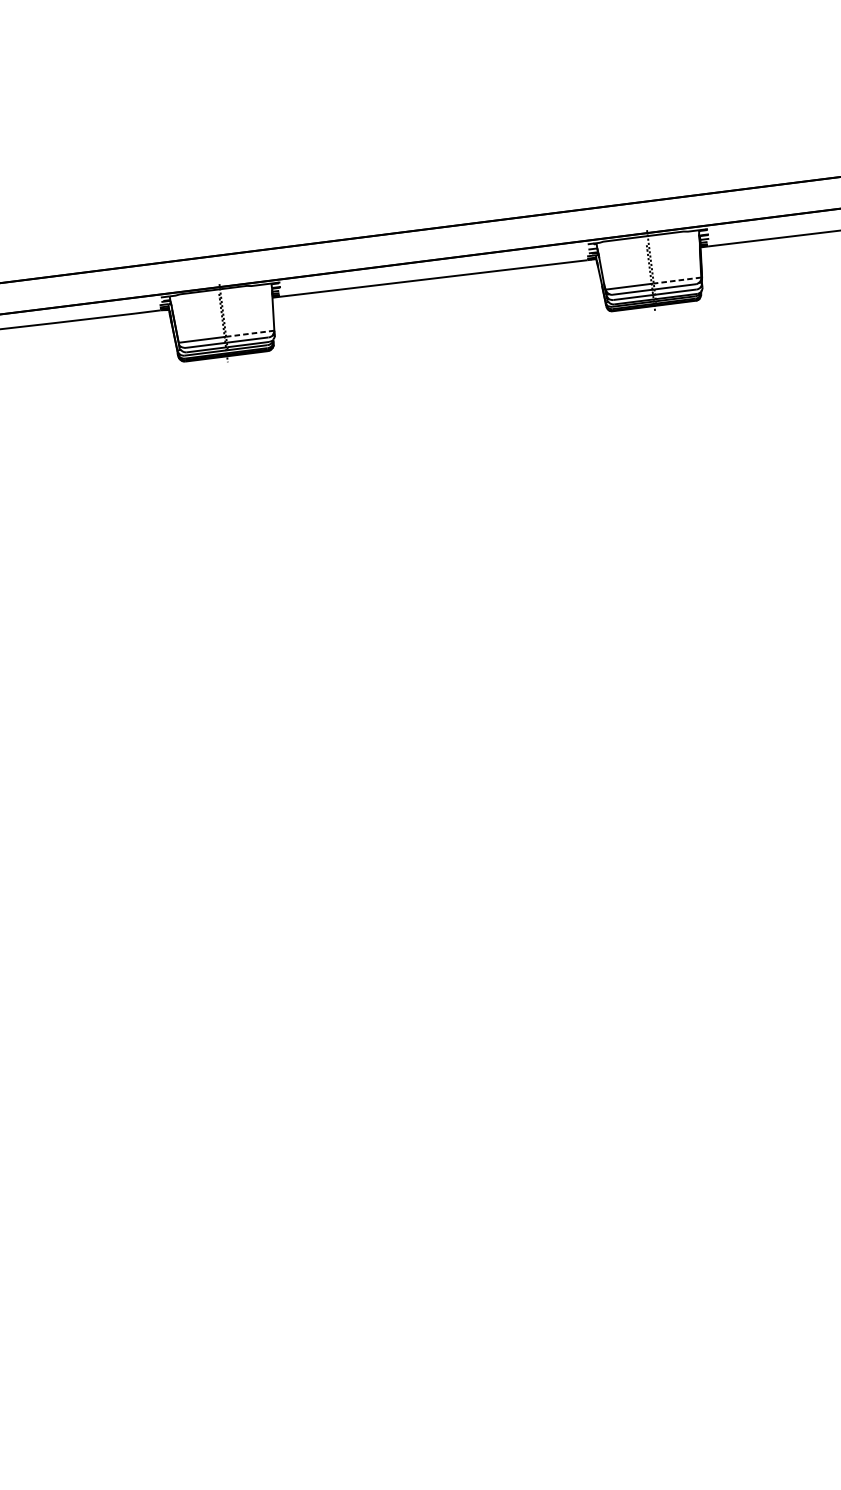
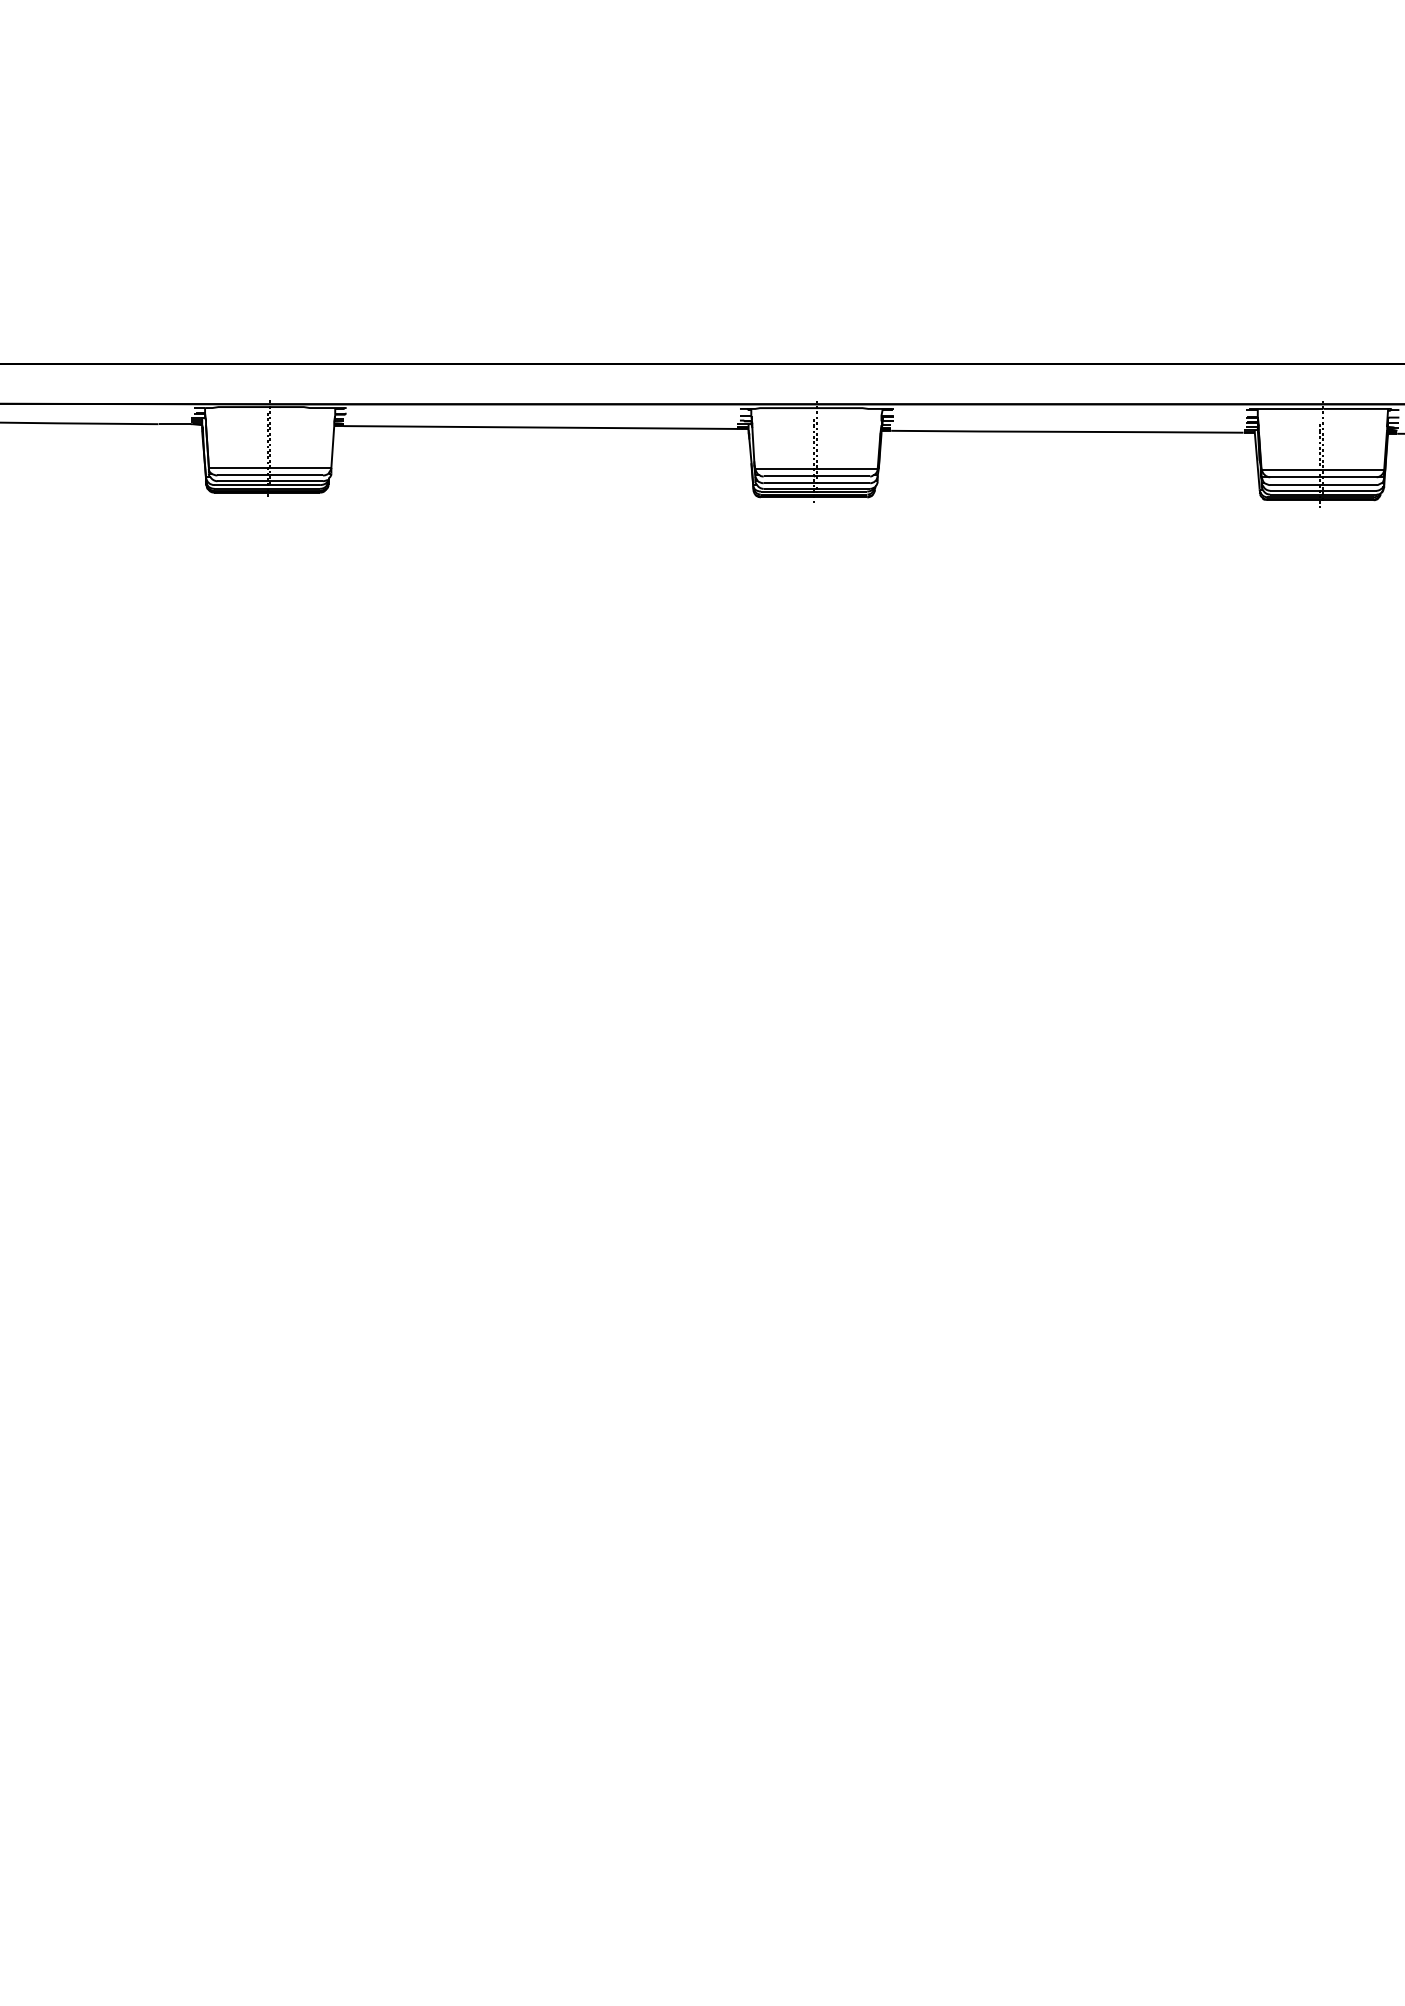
line: (676, 280) -> (846, 468), dashed -> solid
line: (250, 333) -> (300, 467), dashed -> solid

